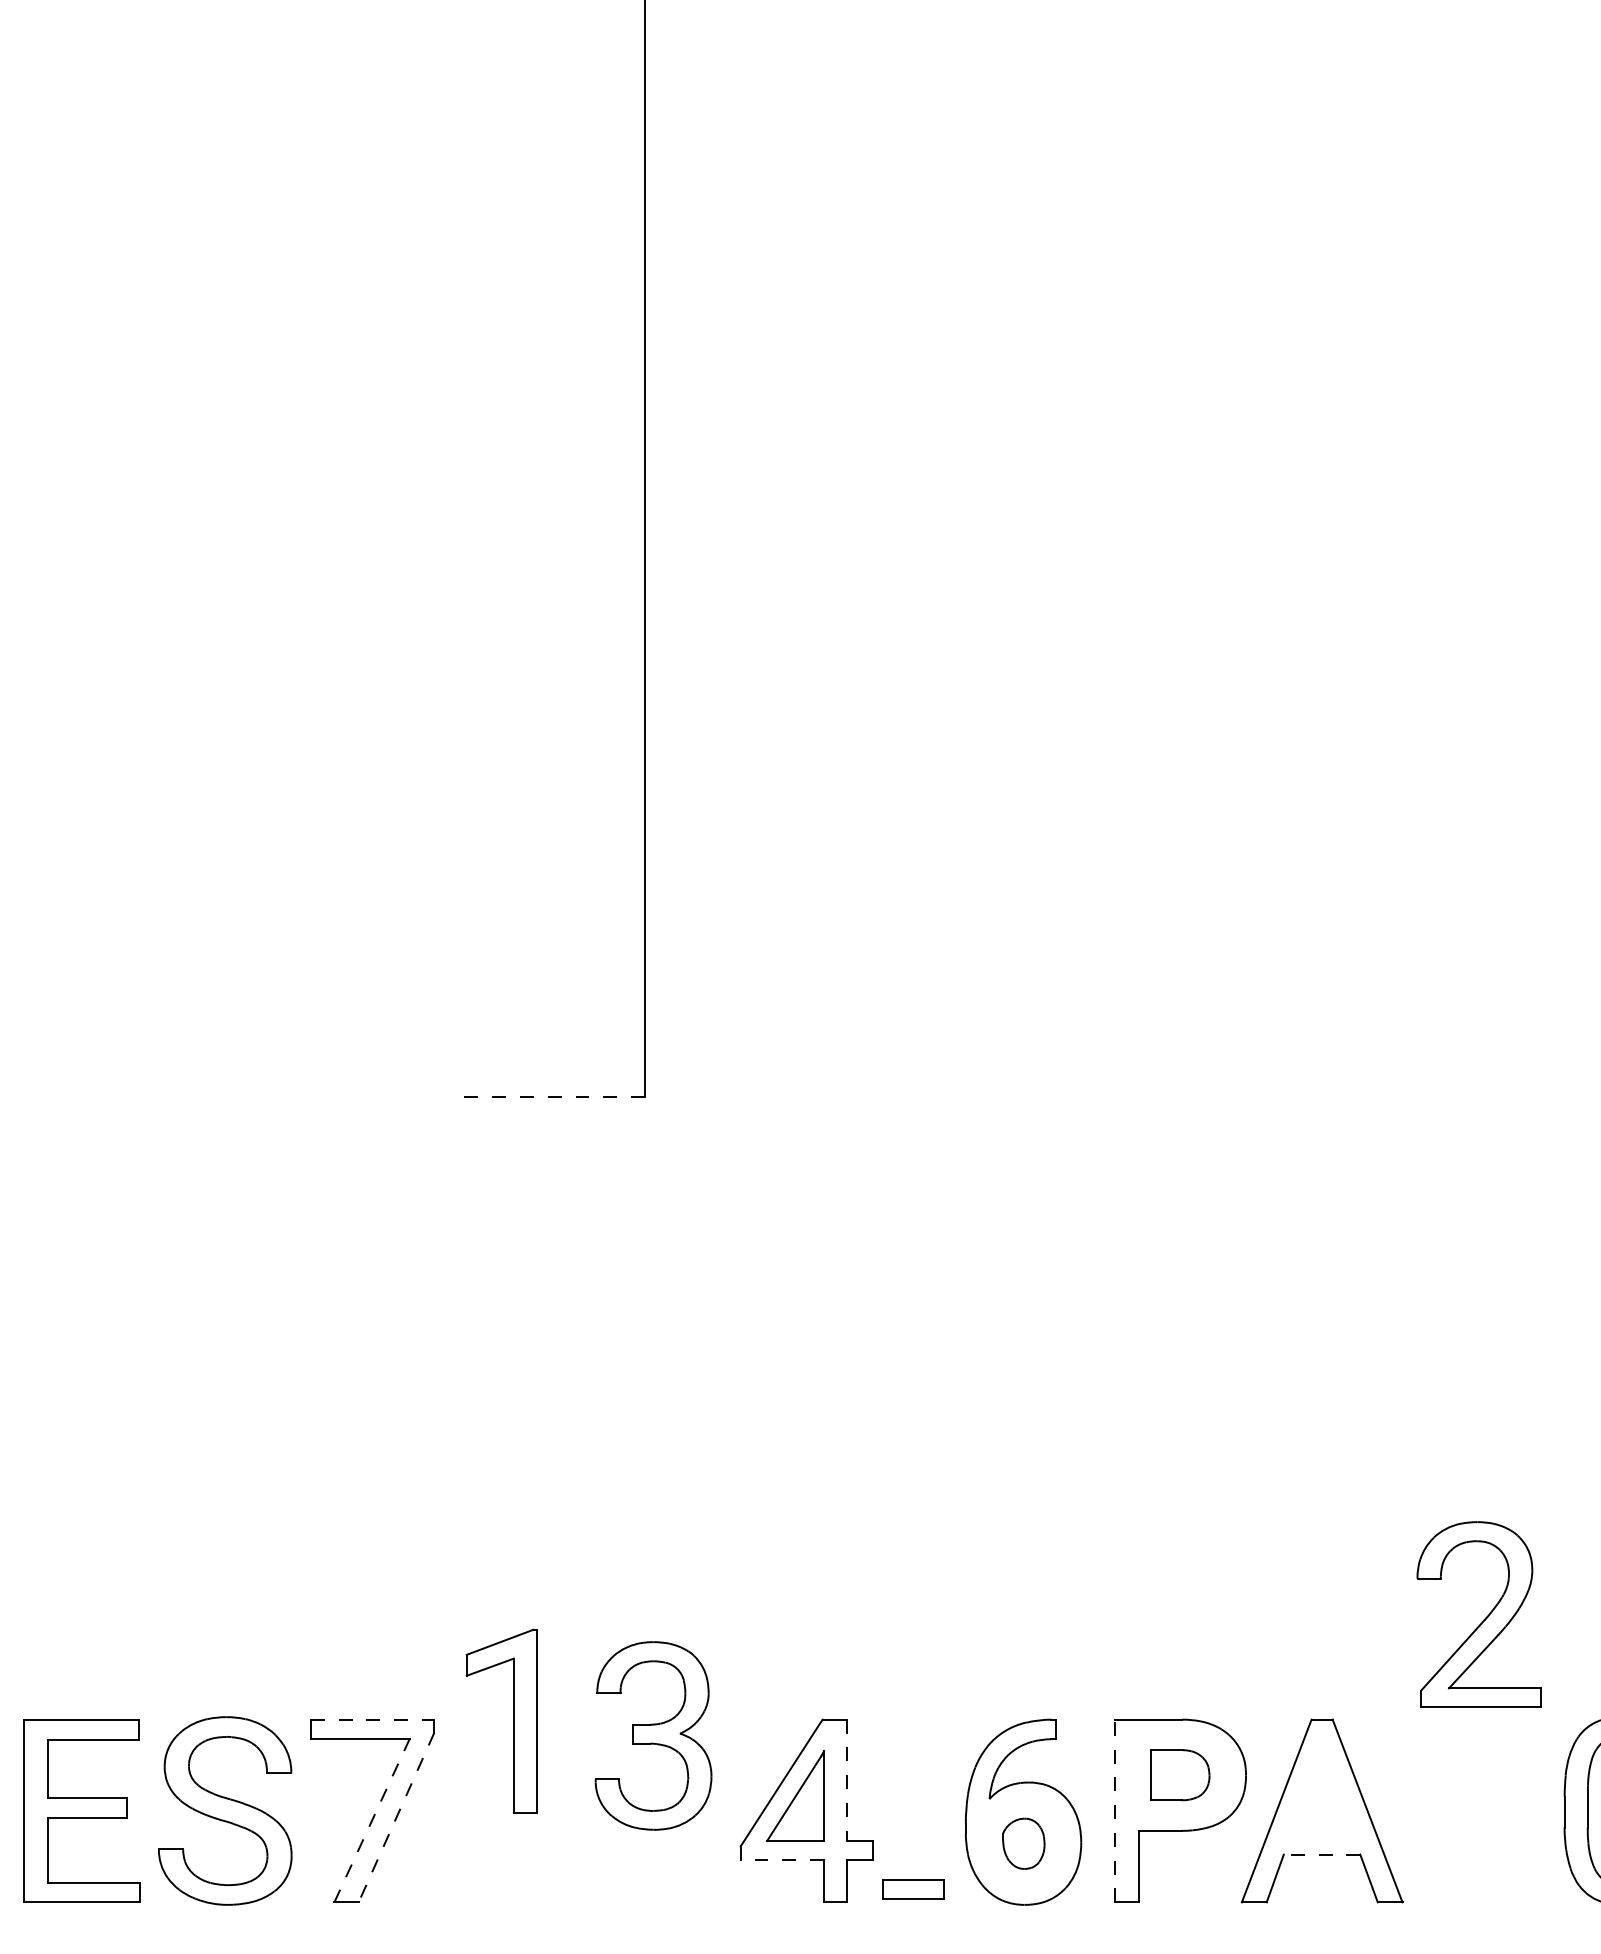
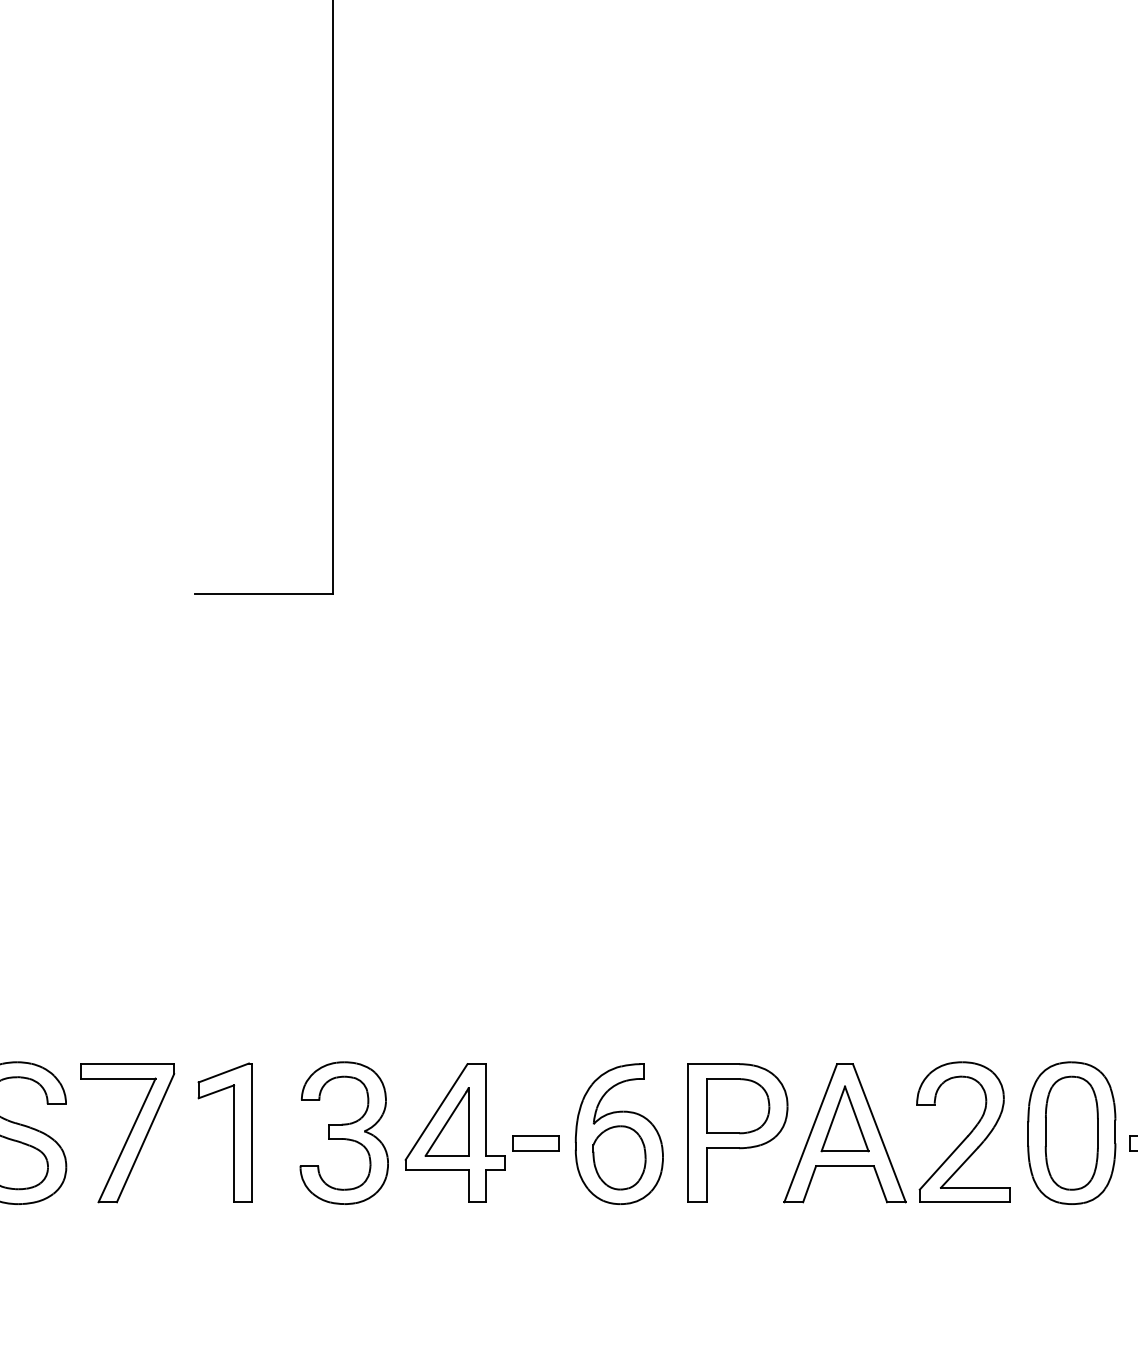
line: (553, 1097) -> (264, 594), dashed -> solid
part: (1483, 1619) -> (966, 1135), moved
line: (372, 1719) -> (127, 1064), dashed -> solid
part: (513, 1720) -> (233, 1132), moved
part: (653, 1735) -> (344, 1132), moved
part: (1180, 1774) -> (738, 1105), size x1.43
line: (847, 1780) -> (486, 1110), dashed -> solid
part: (1322, 1791) -> (845, 1118), added
line: (1114, 1810) -> (688, 1132), dashed -> solid
line: (396, 1817) -> (145, 1138), dashed -> solid
line: (372, 1820) -> (127, 1140), dashed -> solid
part: (1023, 1843) -> (619, 1157), size x1.67
line: (1321, 1854) -> (844, 1166), dashed -> solid
line: (782, 1859) -> (437, 1169), dashed -> solid
part: (913, 1889) -> (536, 1143), moved

